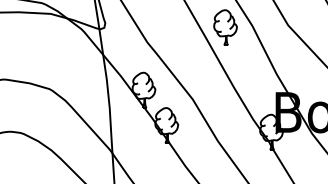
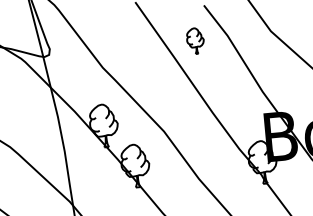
part: (225, 27) -> (195, 40), size x0.6

